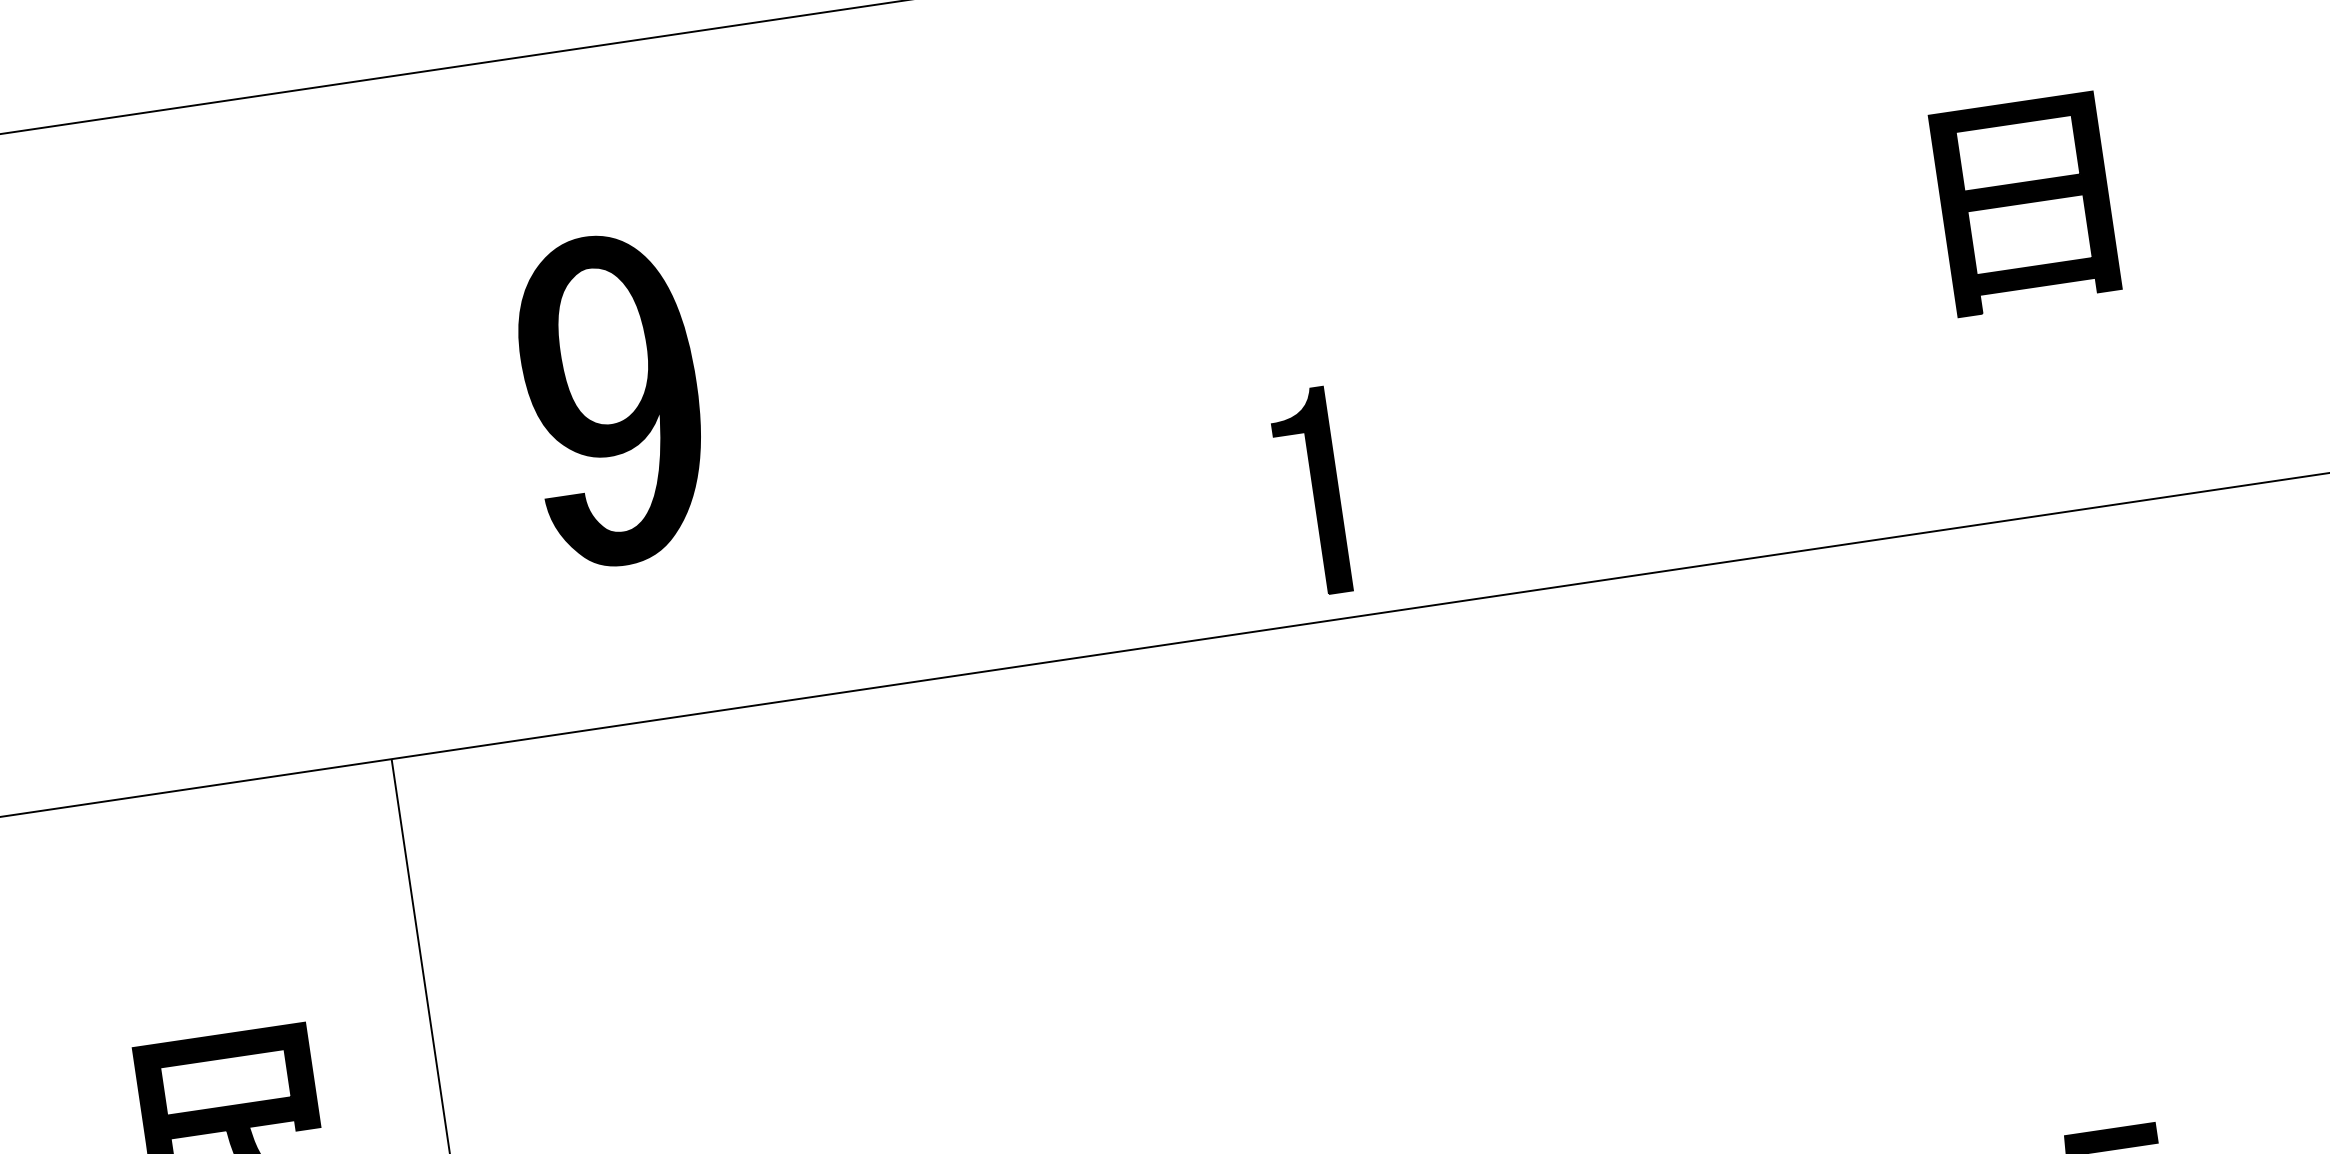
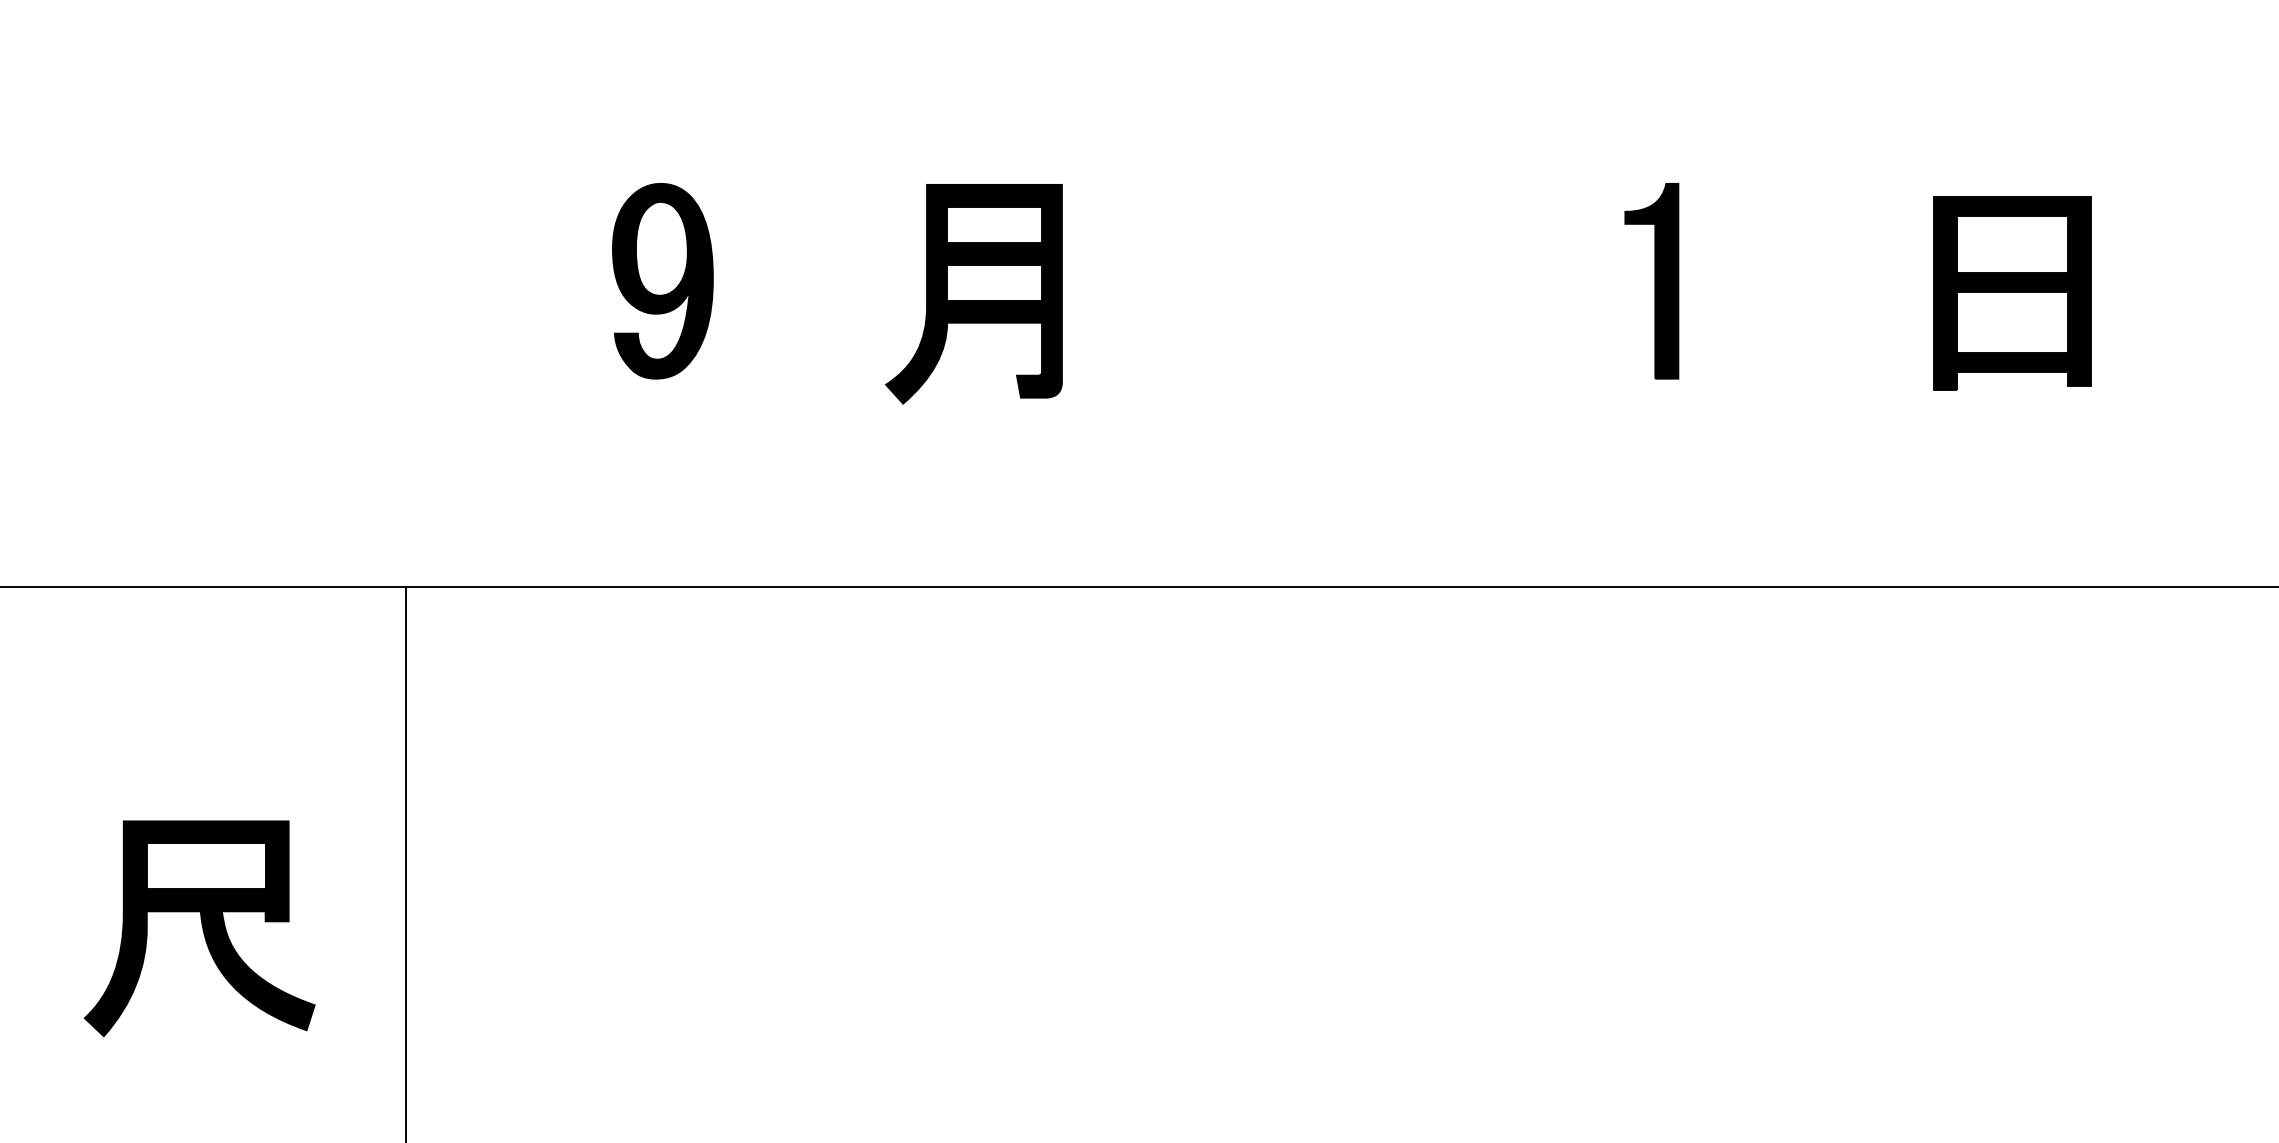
part: (939, 366) -> (973, 294), added
part: (612, 400) -> (662, 281), size x0.62
part: (1309, 492) -> (1651, 281), moved

